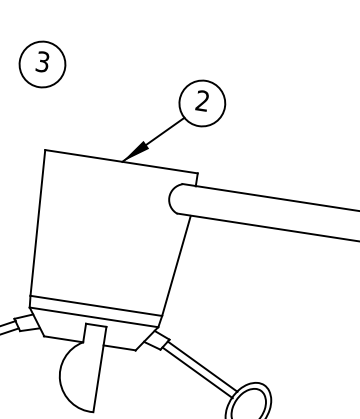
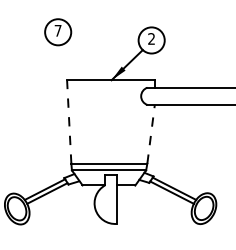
text: (41, 61) -> (57, 30), 3 -> 7
line: (38, 223) -> (69, 122), solid -> dashed
line: (177, 266) -> (151, 134), solid -> dashed

